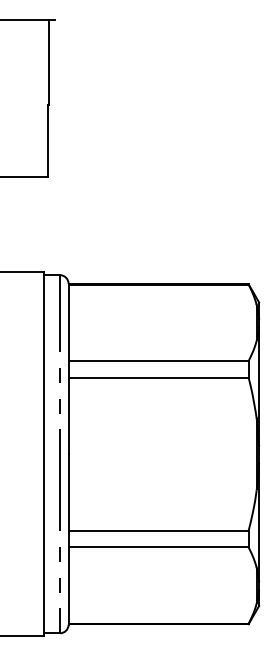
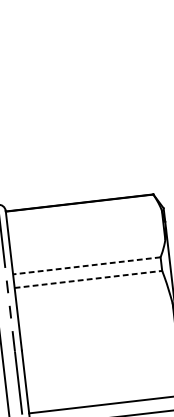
line: (158, 361) -> (86, 266), solid -> dashed
line: (159, 377) -> (89, 279), solid -> dashed

